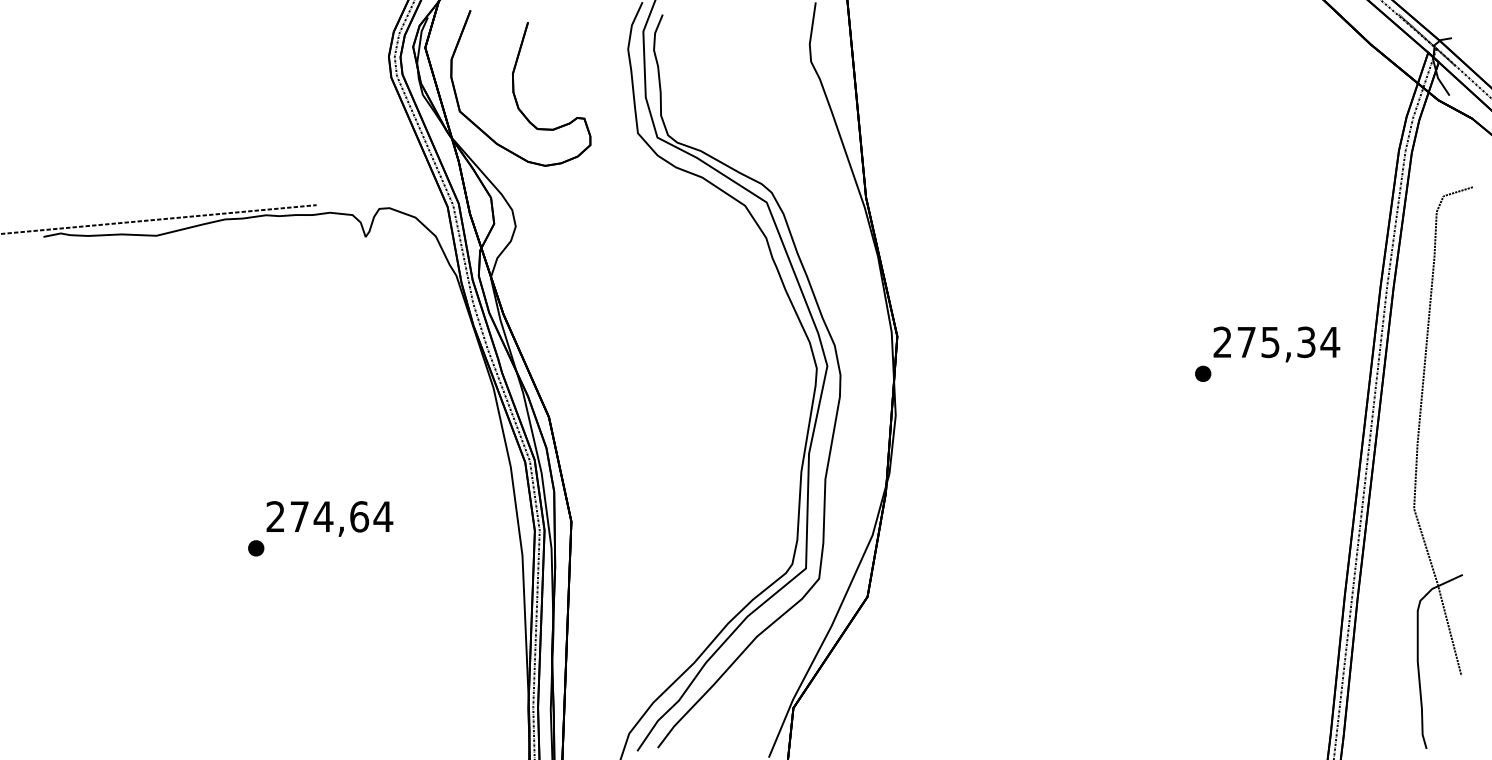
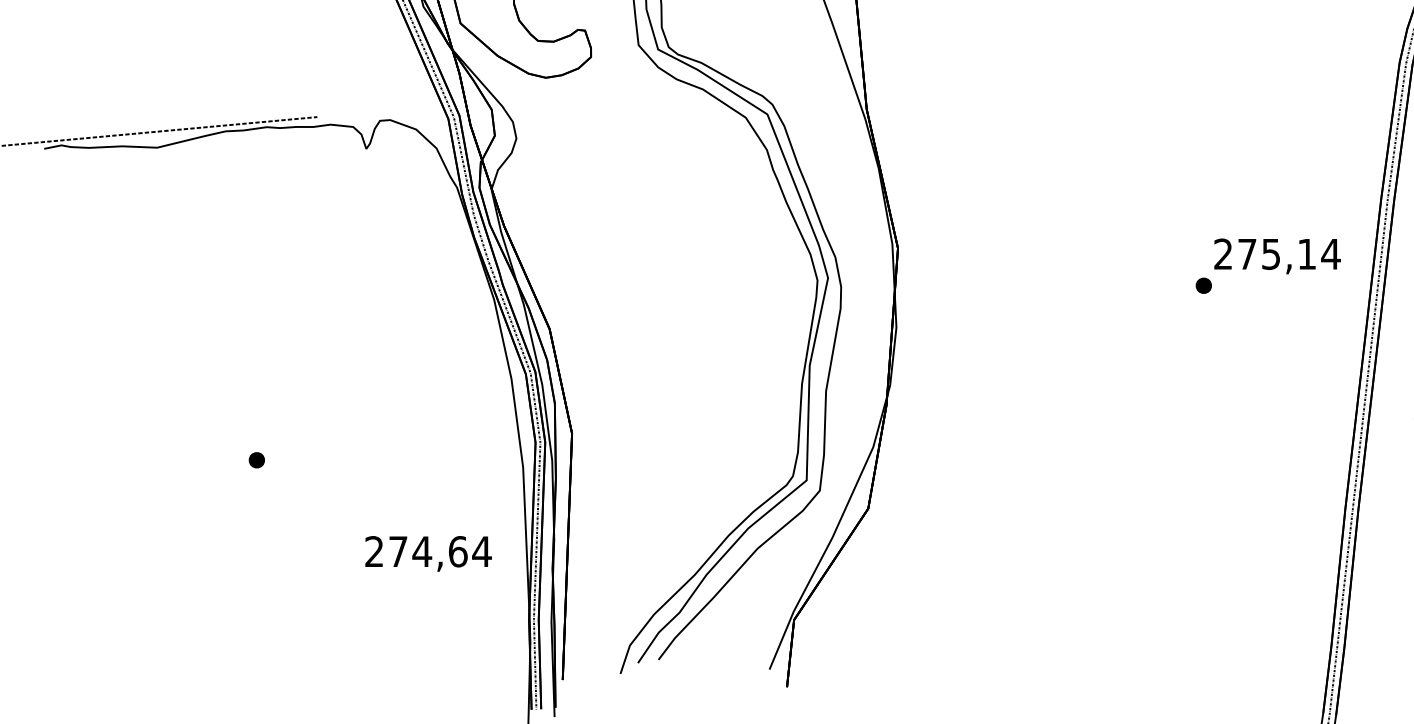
text: (1306, 342) -> (1307, 254), 275,34 -> 275,14
text: (329, 518) -> (428, 553), moved

